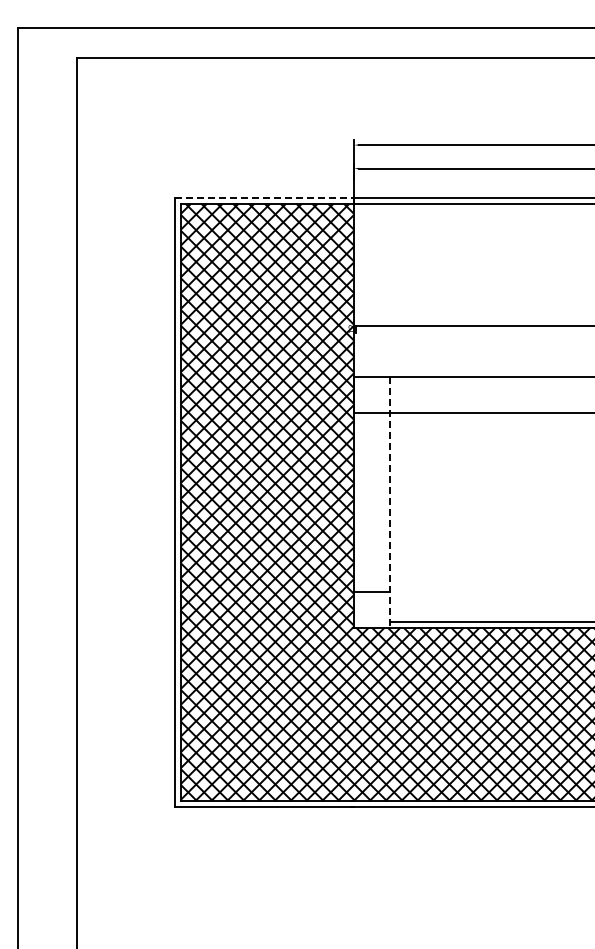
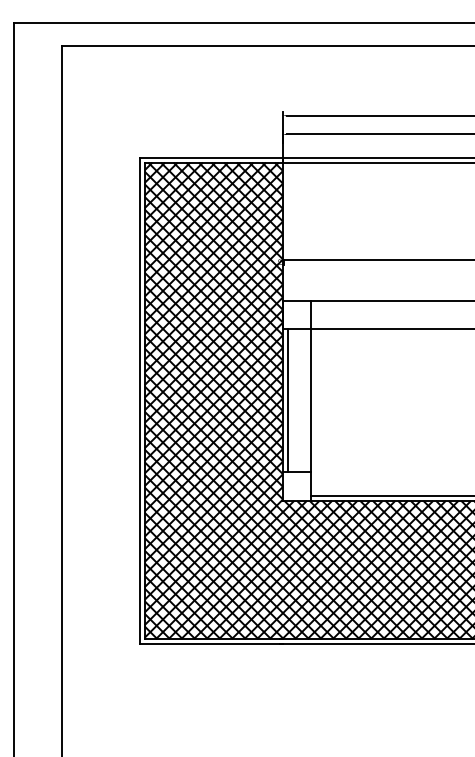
line: (264, 197) -> (211, 157), dashed -> solid
line: (360, 502) -> (287, 400), added
line: (390, 502) -> (311, 400), dashed -> solid

